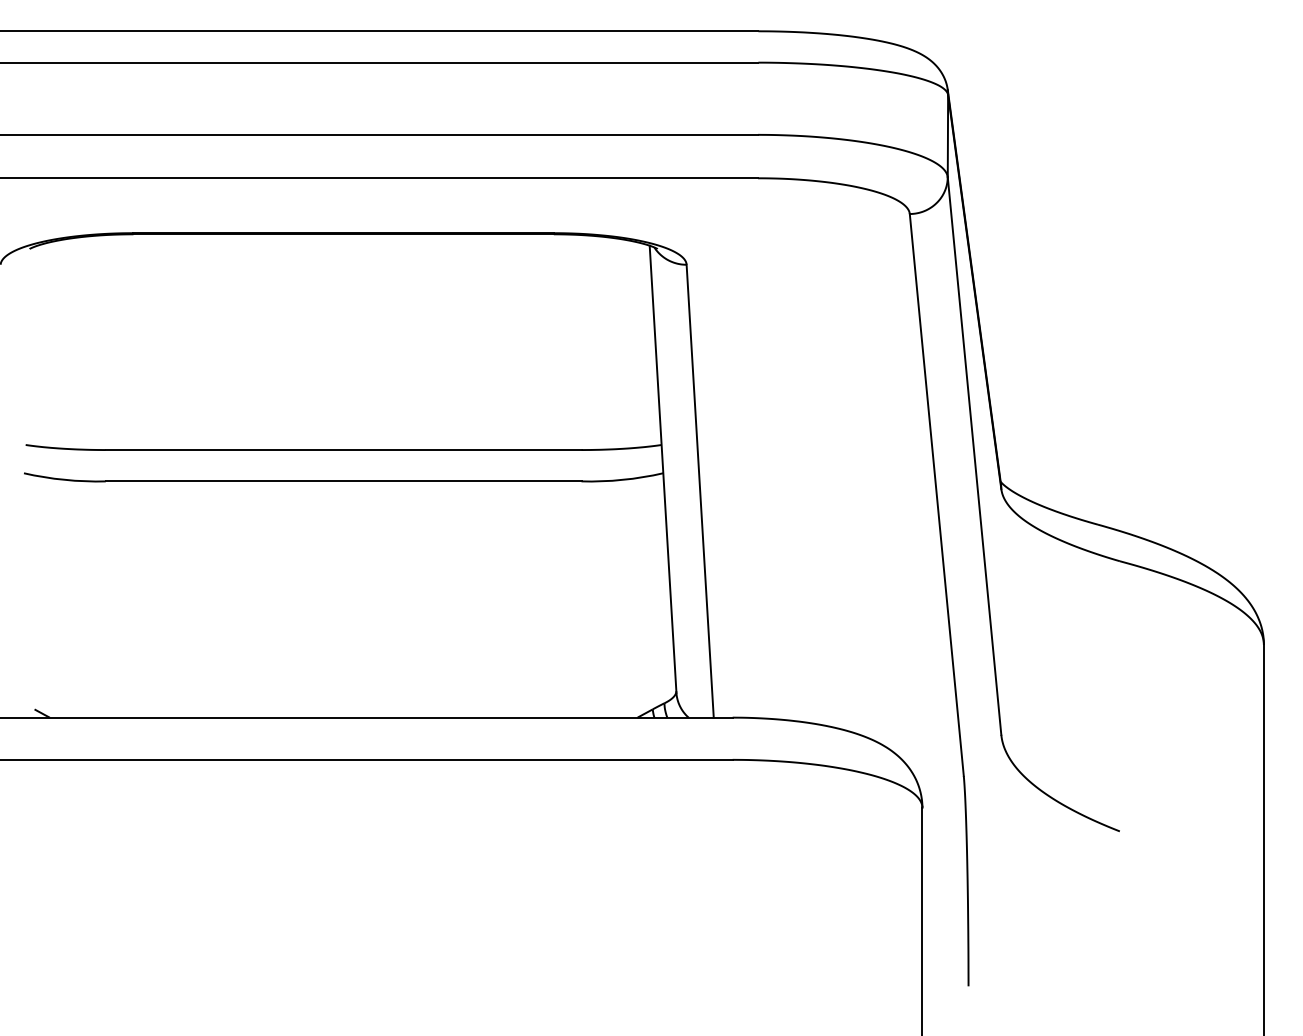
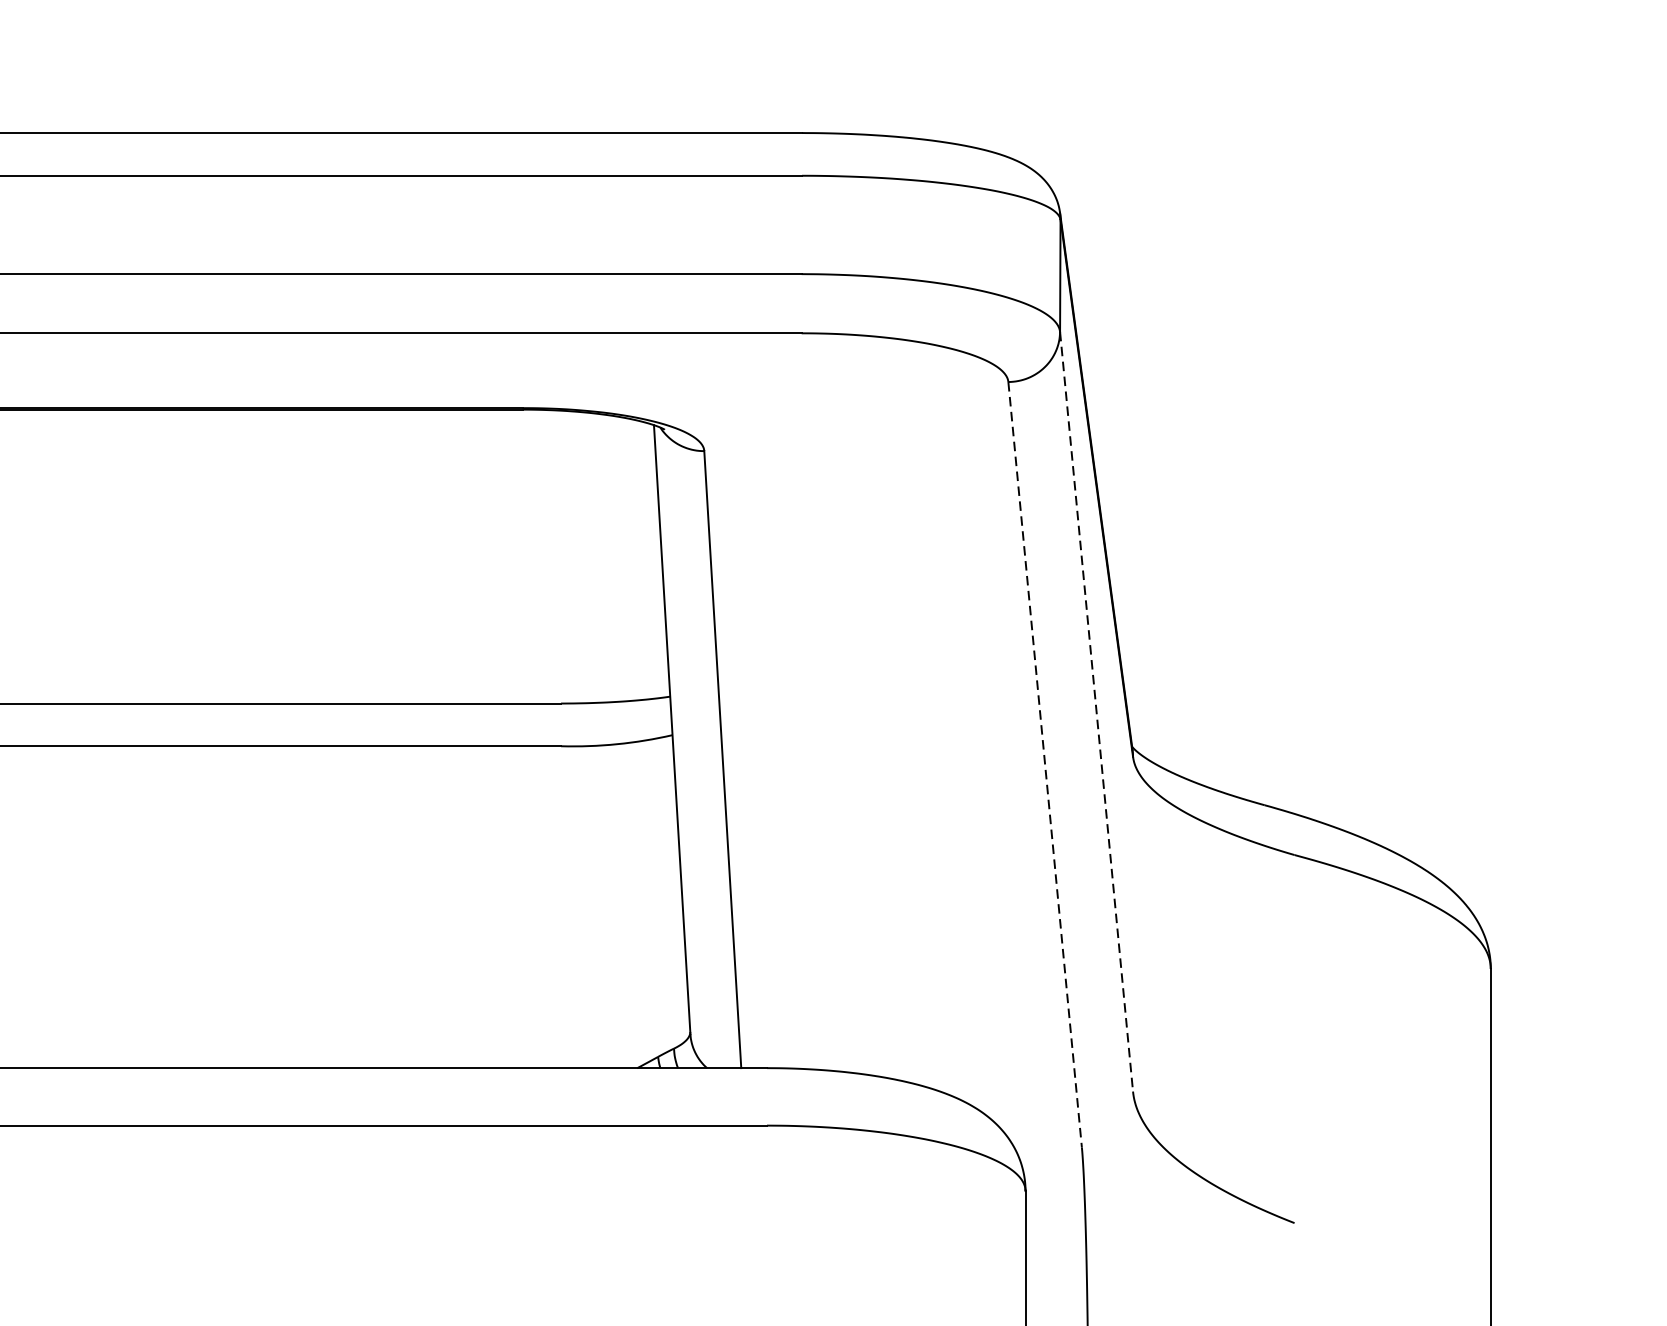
line: (974, 456) -> (1096, 712), solid -> dashed
line: (936, 495) -> (1044, 765), solid -> dashed

